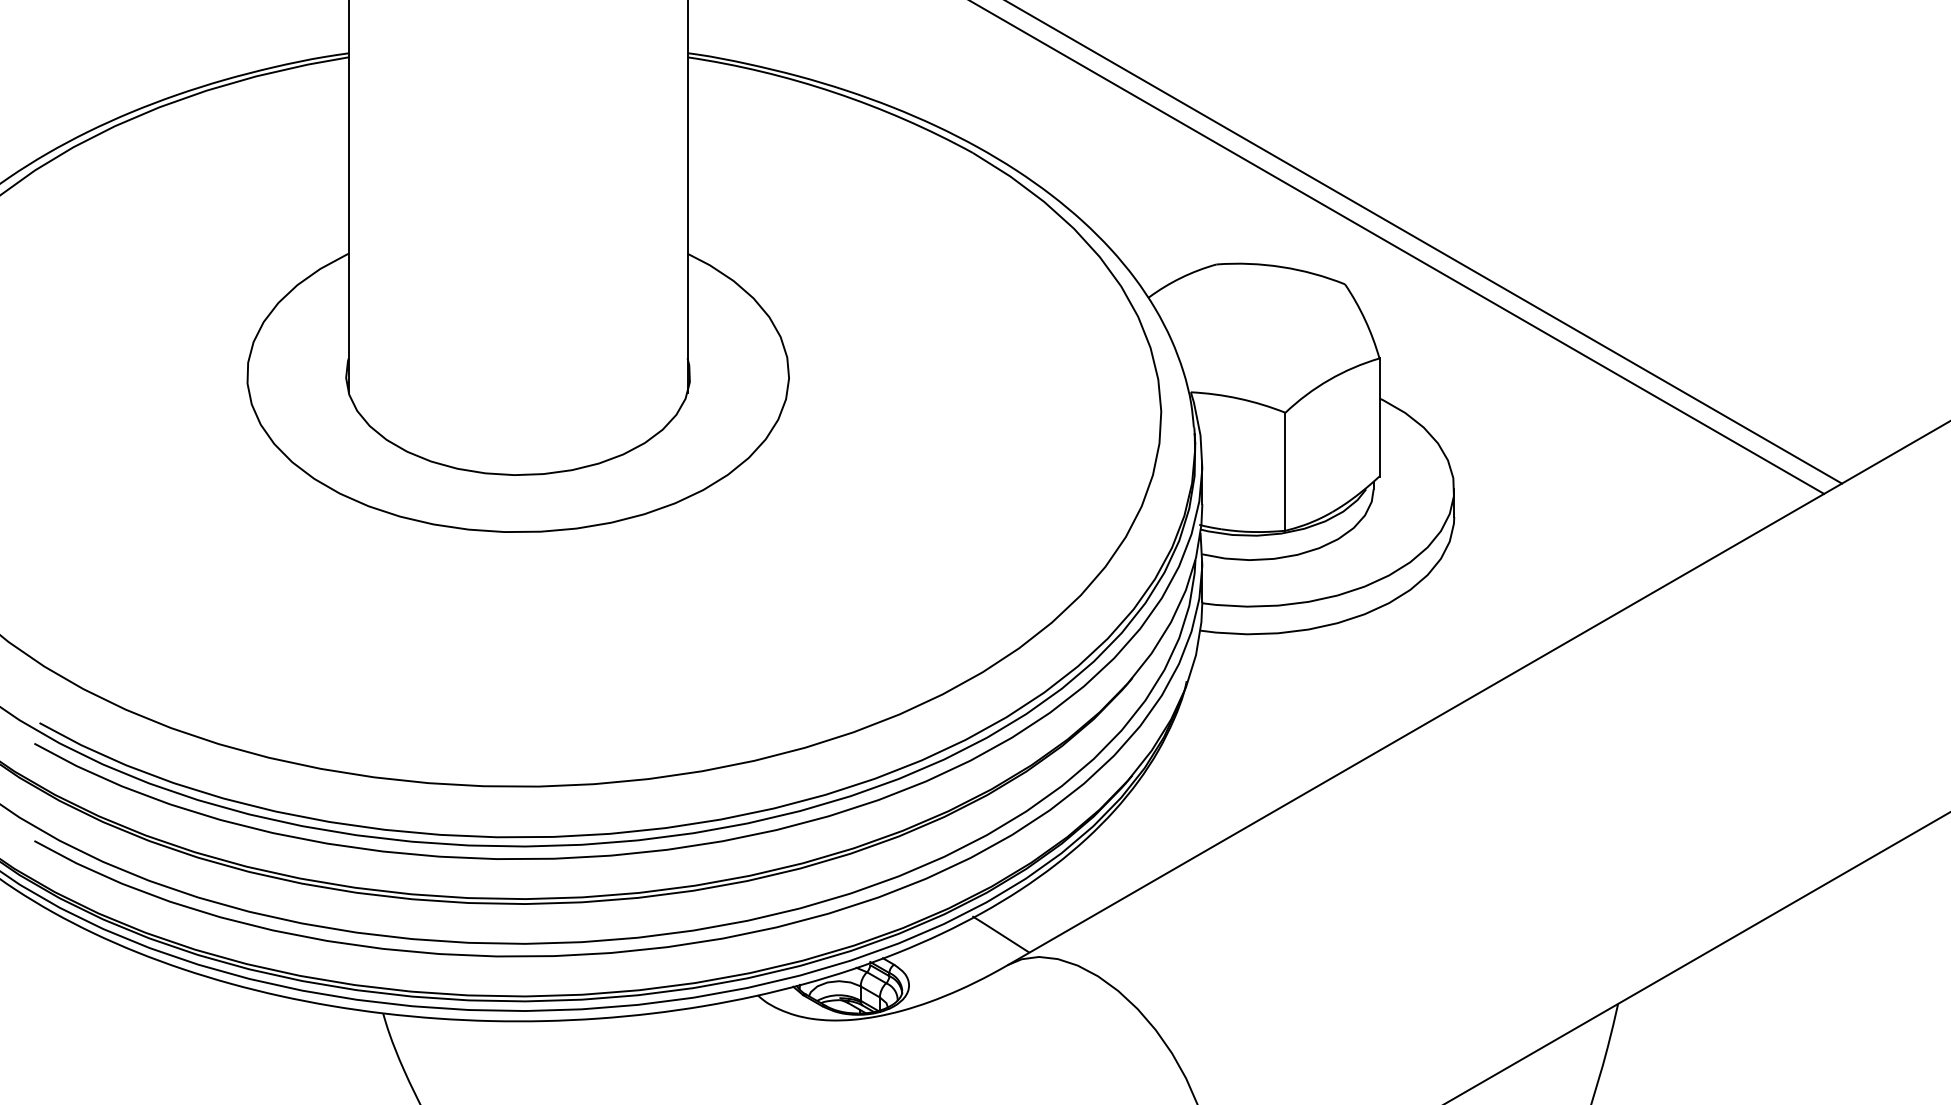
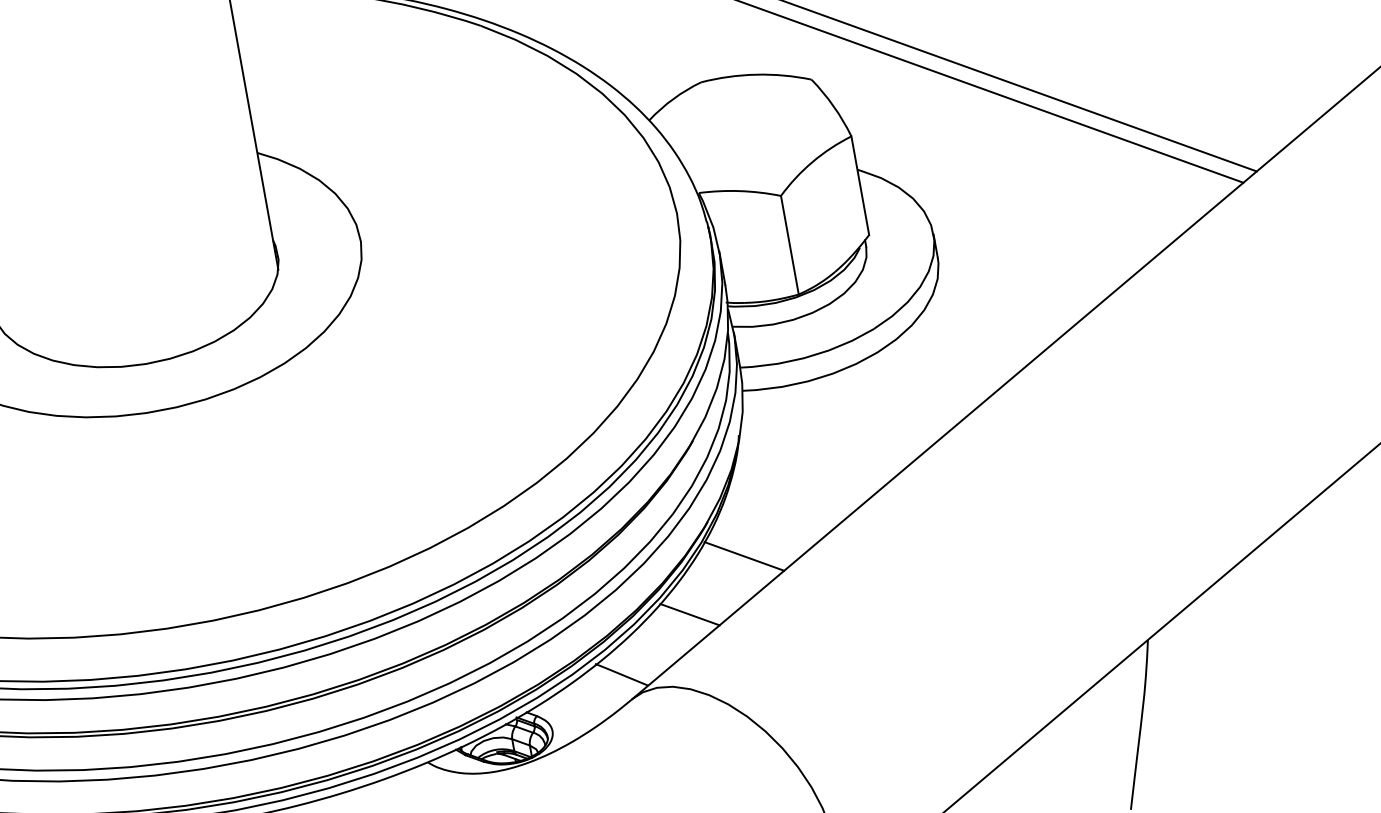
line: (1167, 822) -> (744, 556), added
line: (1092, 878) -> (689, 614), added

